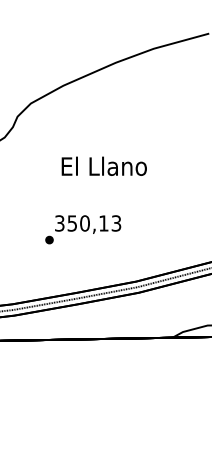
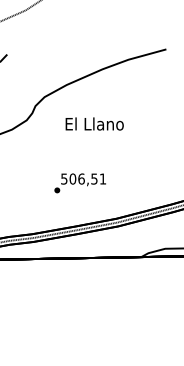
text: (103, 165) -> (94, 123), moved
text: (87, 222) -> (83, 178), 350,13 -> 506,51

